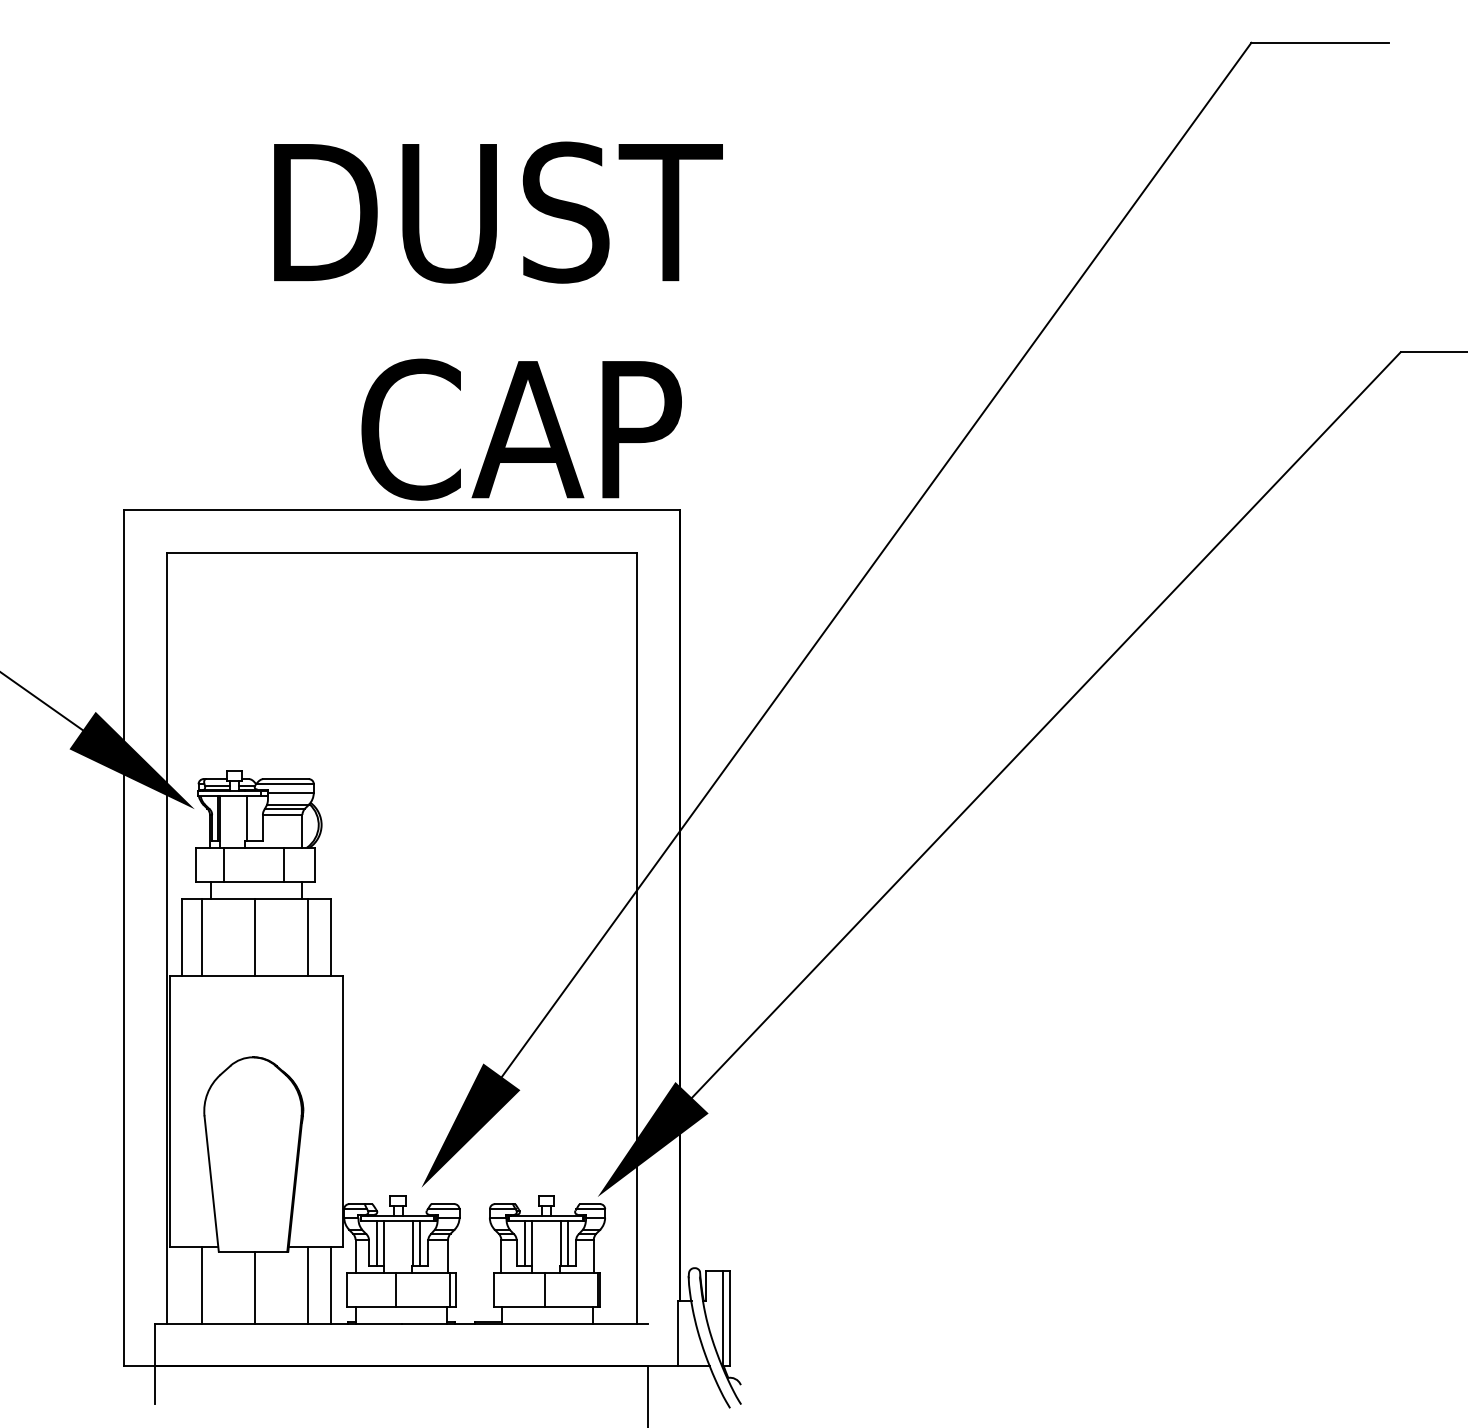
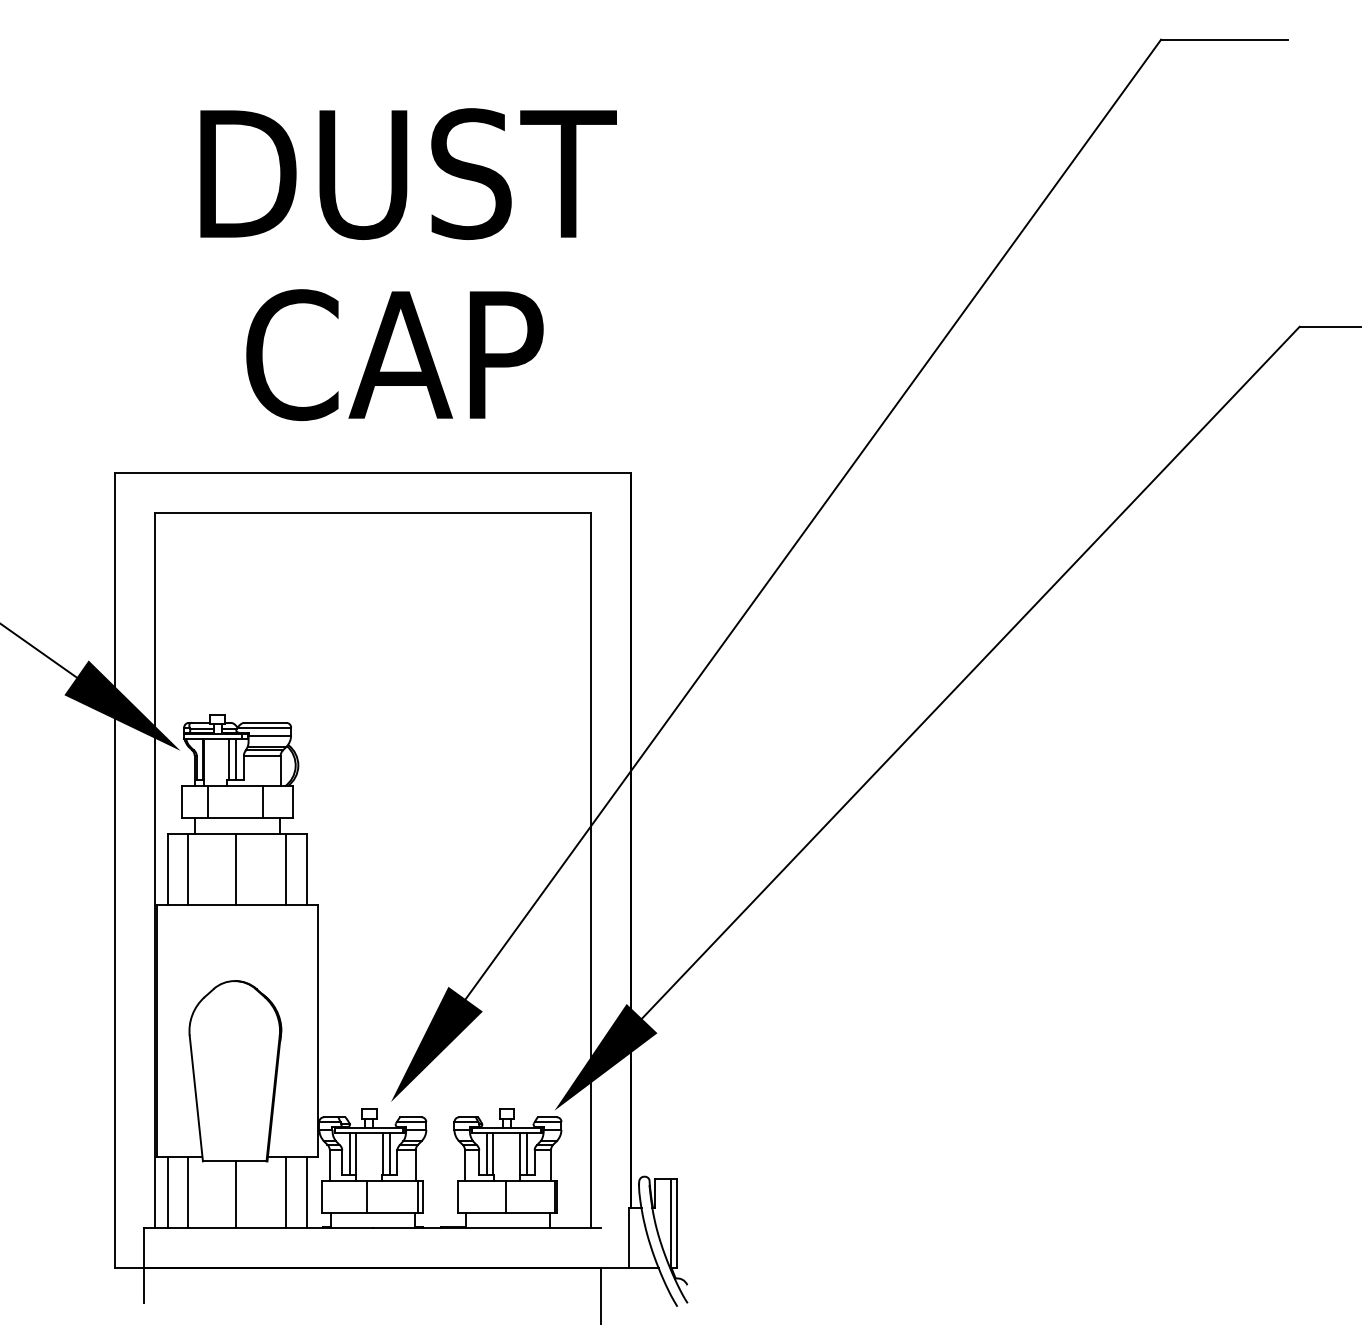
text: (498, 212) -> (408, 173), moved
text: (521, 429) -> (394, 354), moved
line: (254, 818) -> (236, 759), added
line: (181, 1284) -> (168, 1191), added

